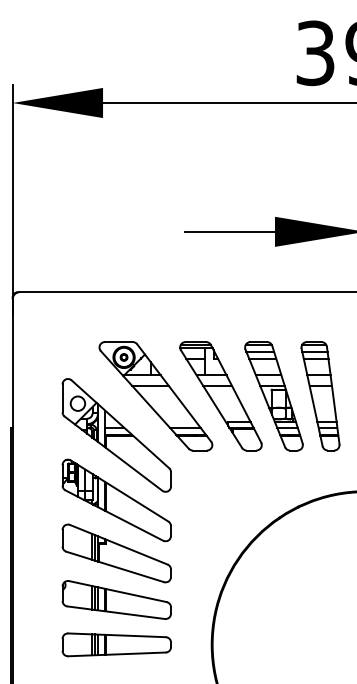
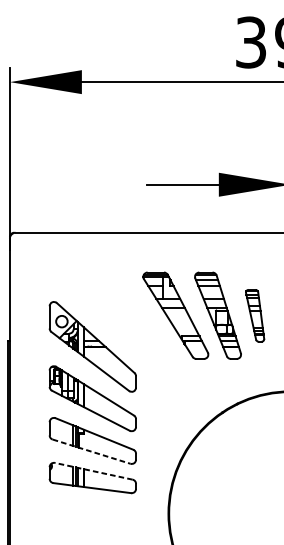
part: (155, 396) -> (123, 315), removed
part: (320, 396) -> (255, 315), size x0.6
line: (115, 567) -> (91, 452), solid -> dashed
line: (117, 591) -> (93, 471), solid -> dashed
part: (116, 644) -> (92, 513), removed

